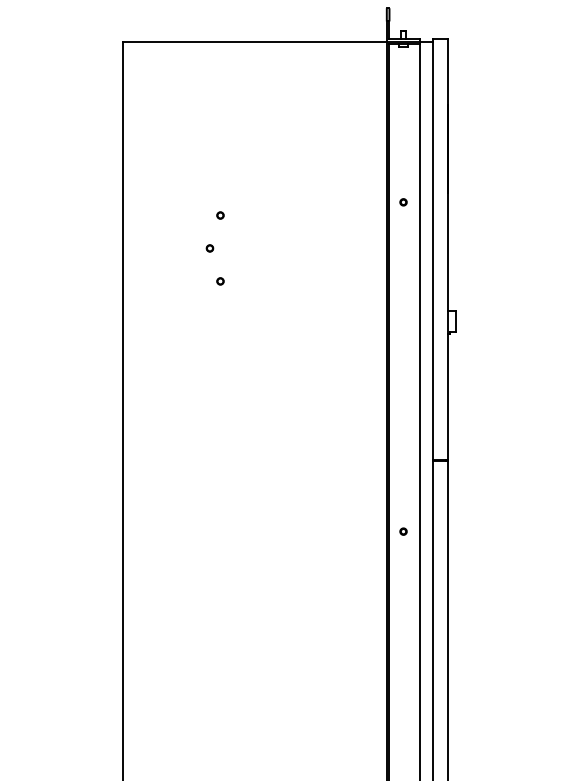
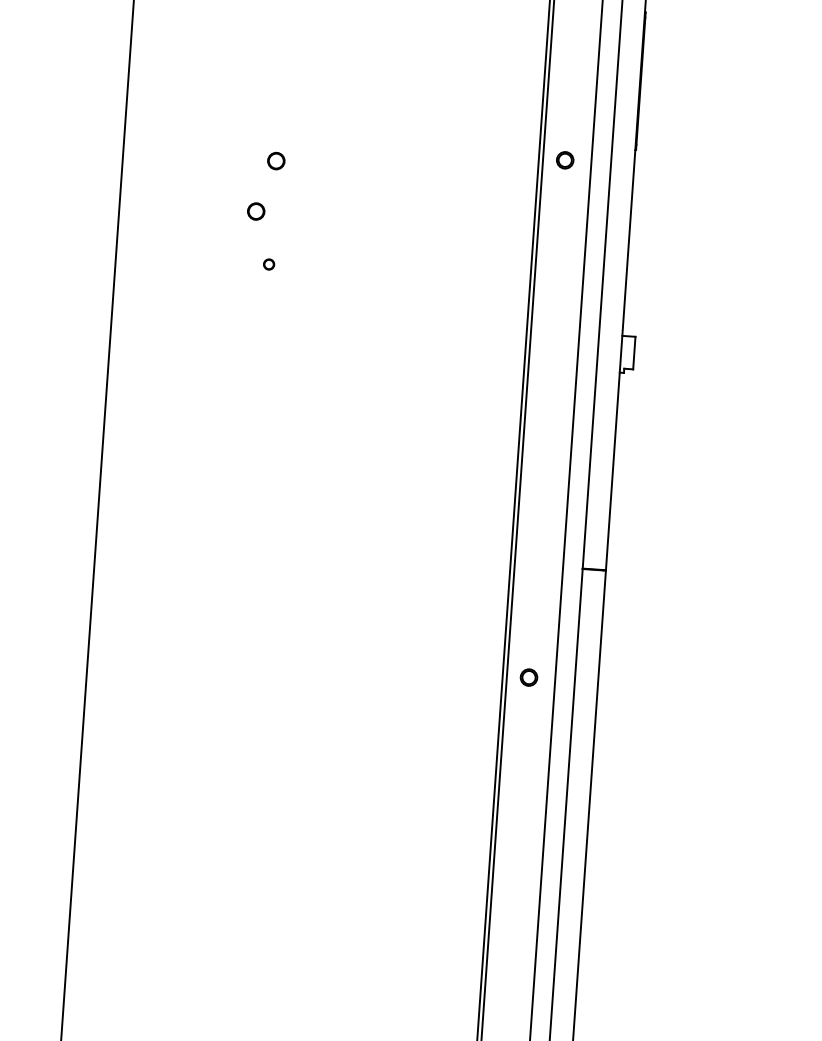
part: (403, 202) -> (565, 160), size x1.6
part: (220, 215) -> (276, 161), size x1.6
part: (209, 248) -> (255, 211), size x1.6
part: (403, 531) -> (528, 677), size x1.6

